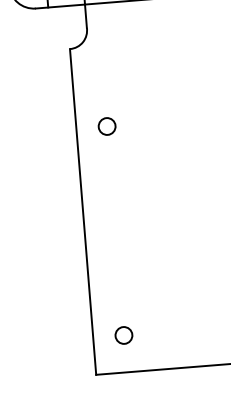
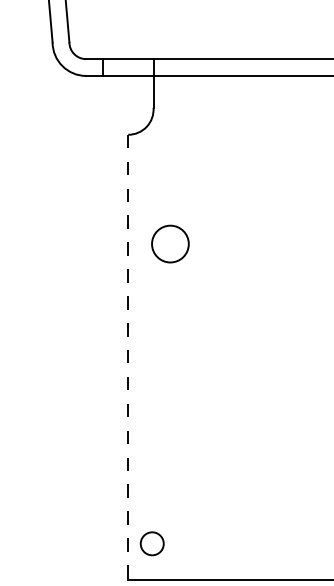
circle: (106, 126) -> (169, 243), size x1.6
line: (83, 211) -> (128, 357), solid -> dashed
circle: (123, 335) -> (151, 543), moved

